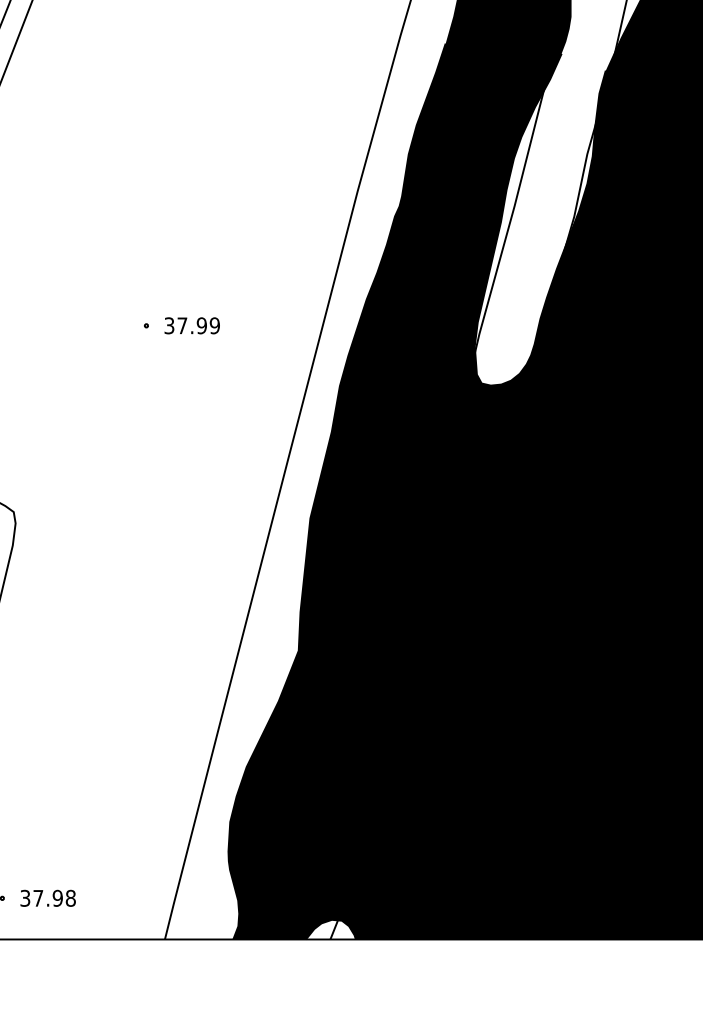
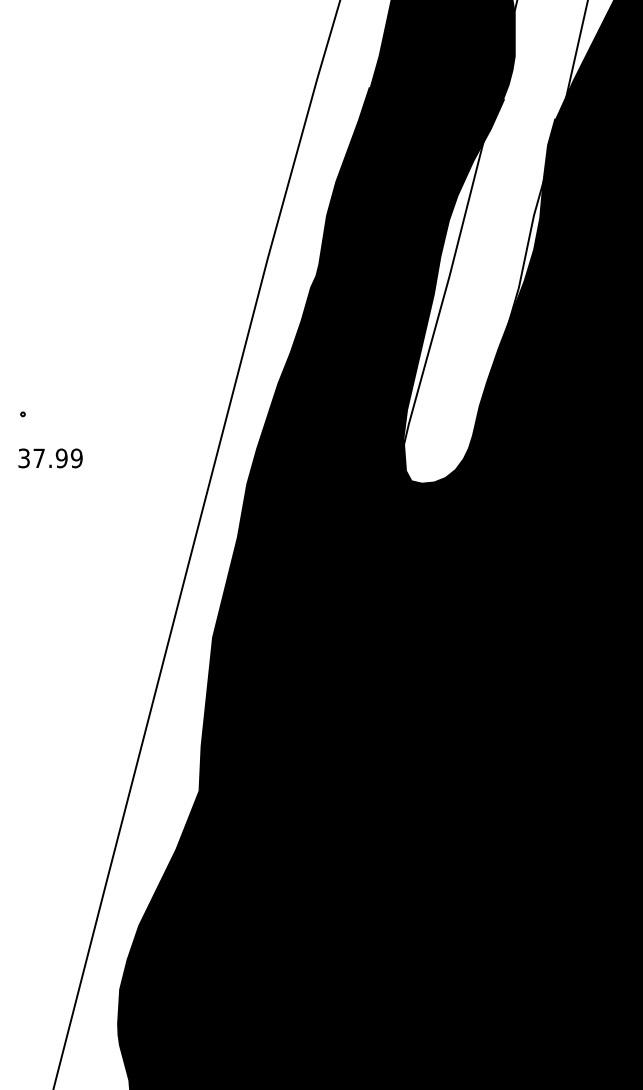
text: (191, 325) -> (49, 458), moved

